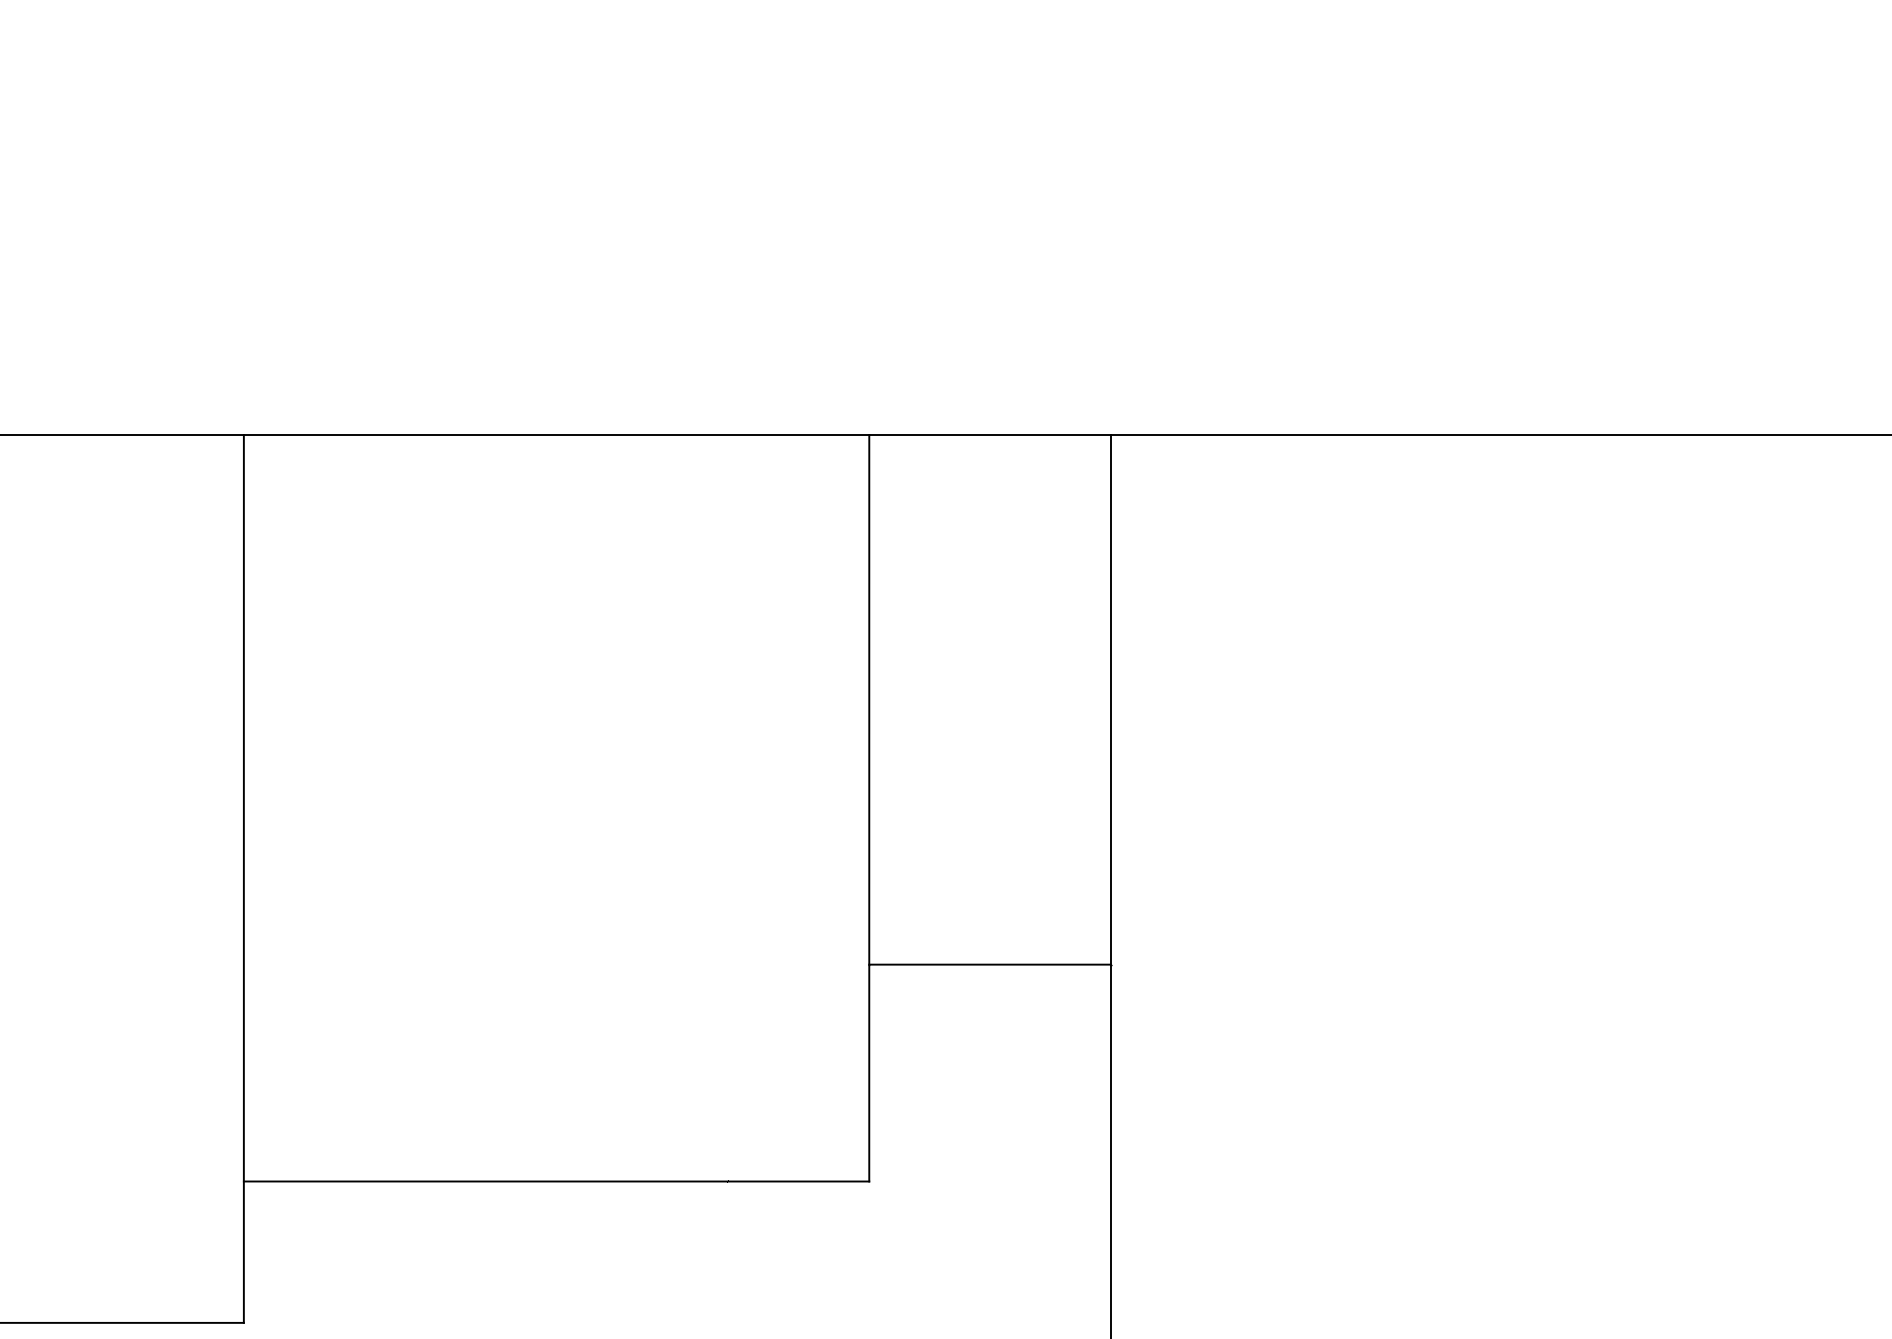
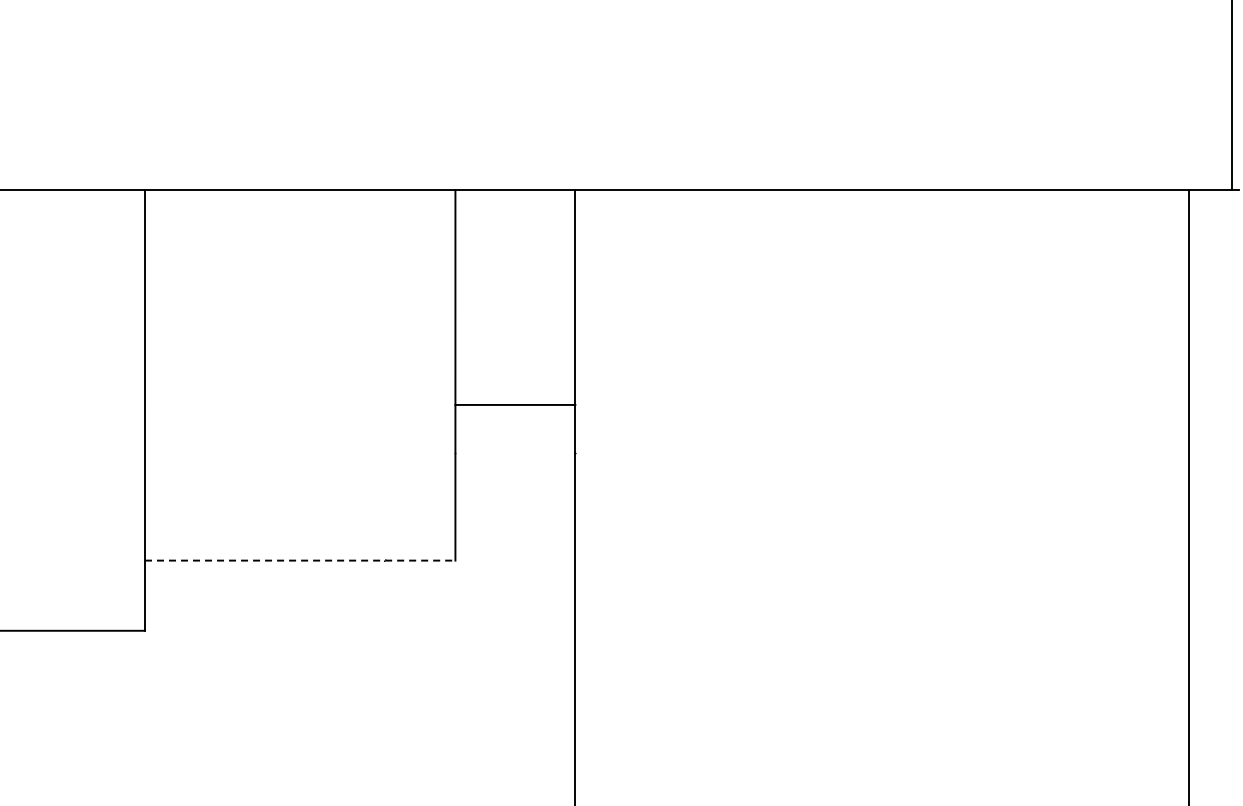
line: (990, 963) -> (515, 404), moved
line: (557, 1181) -> (300, 560), solid -> dashed

